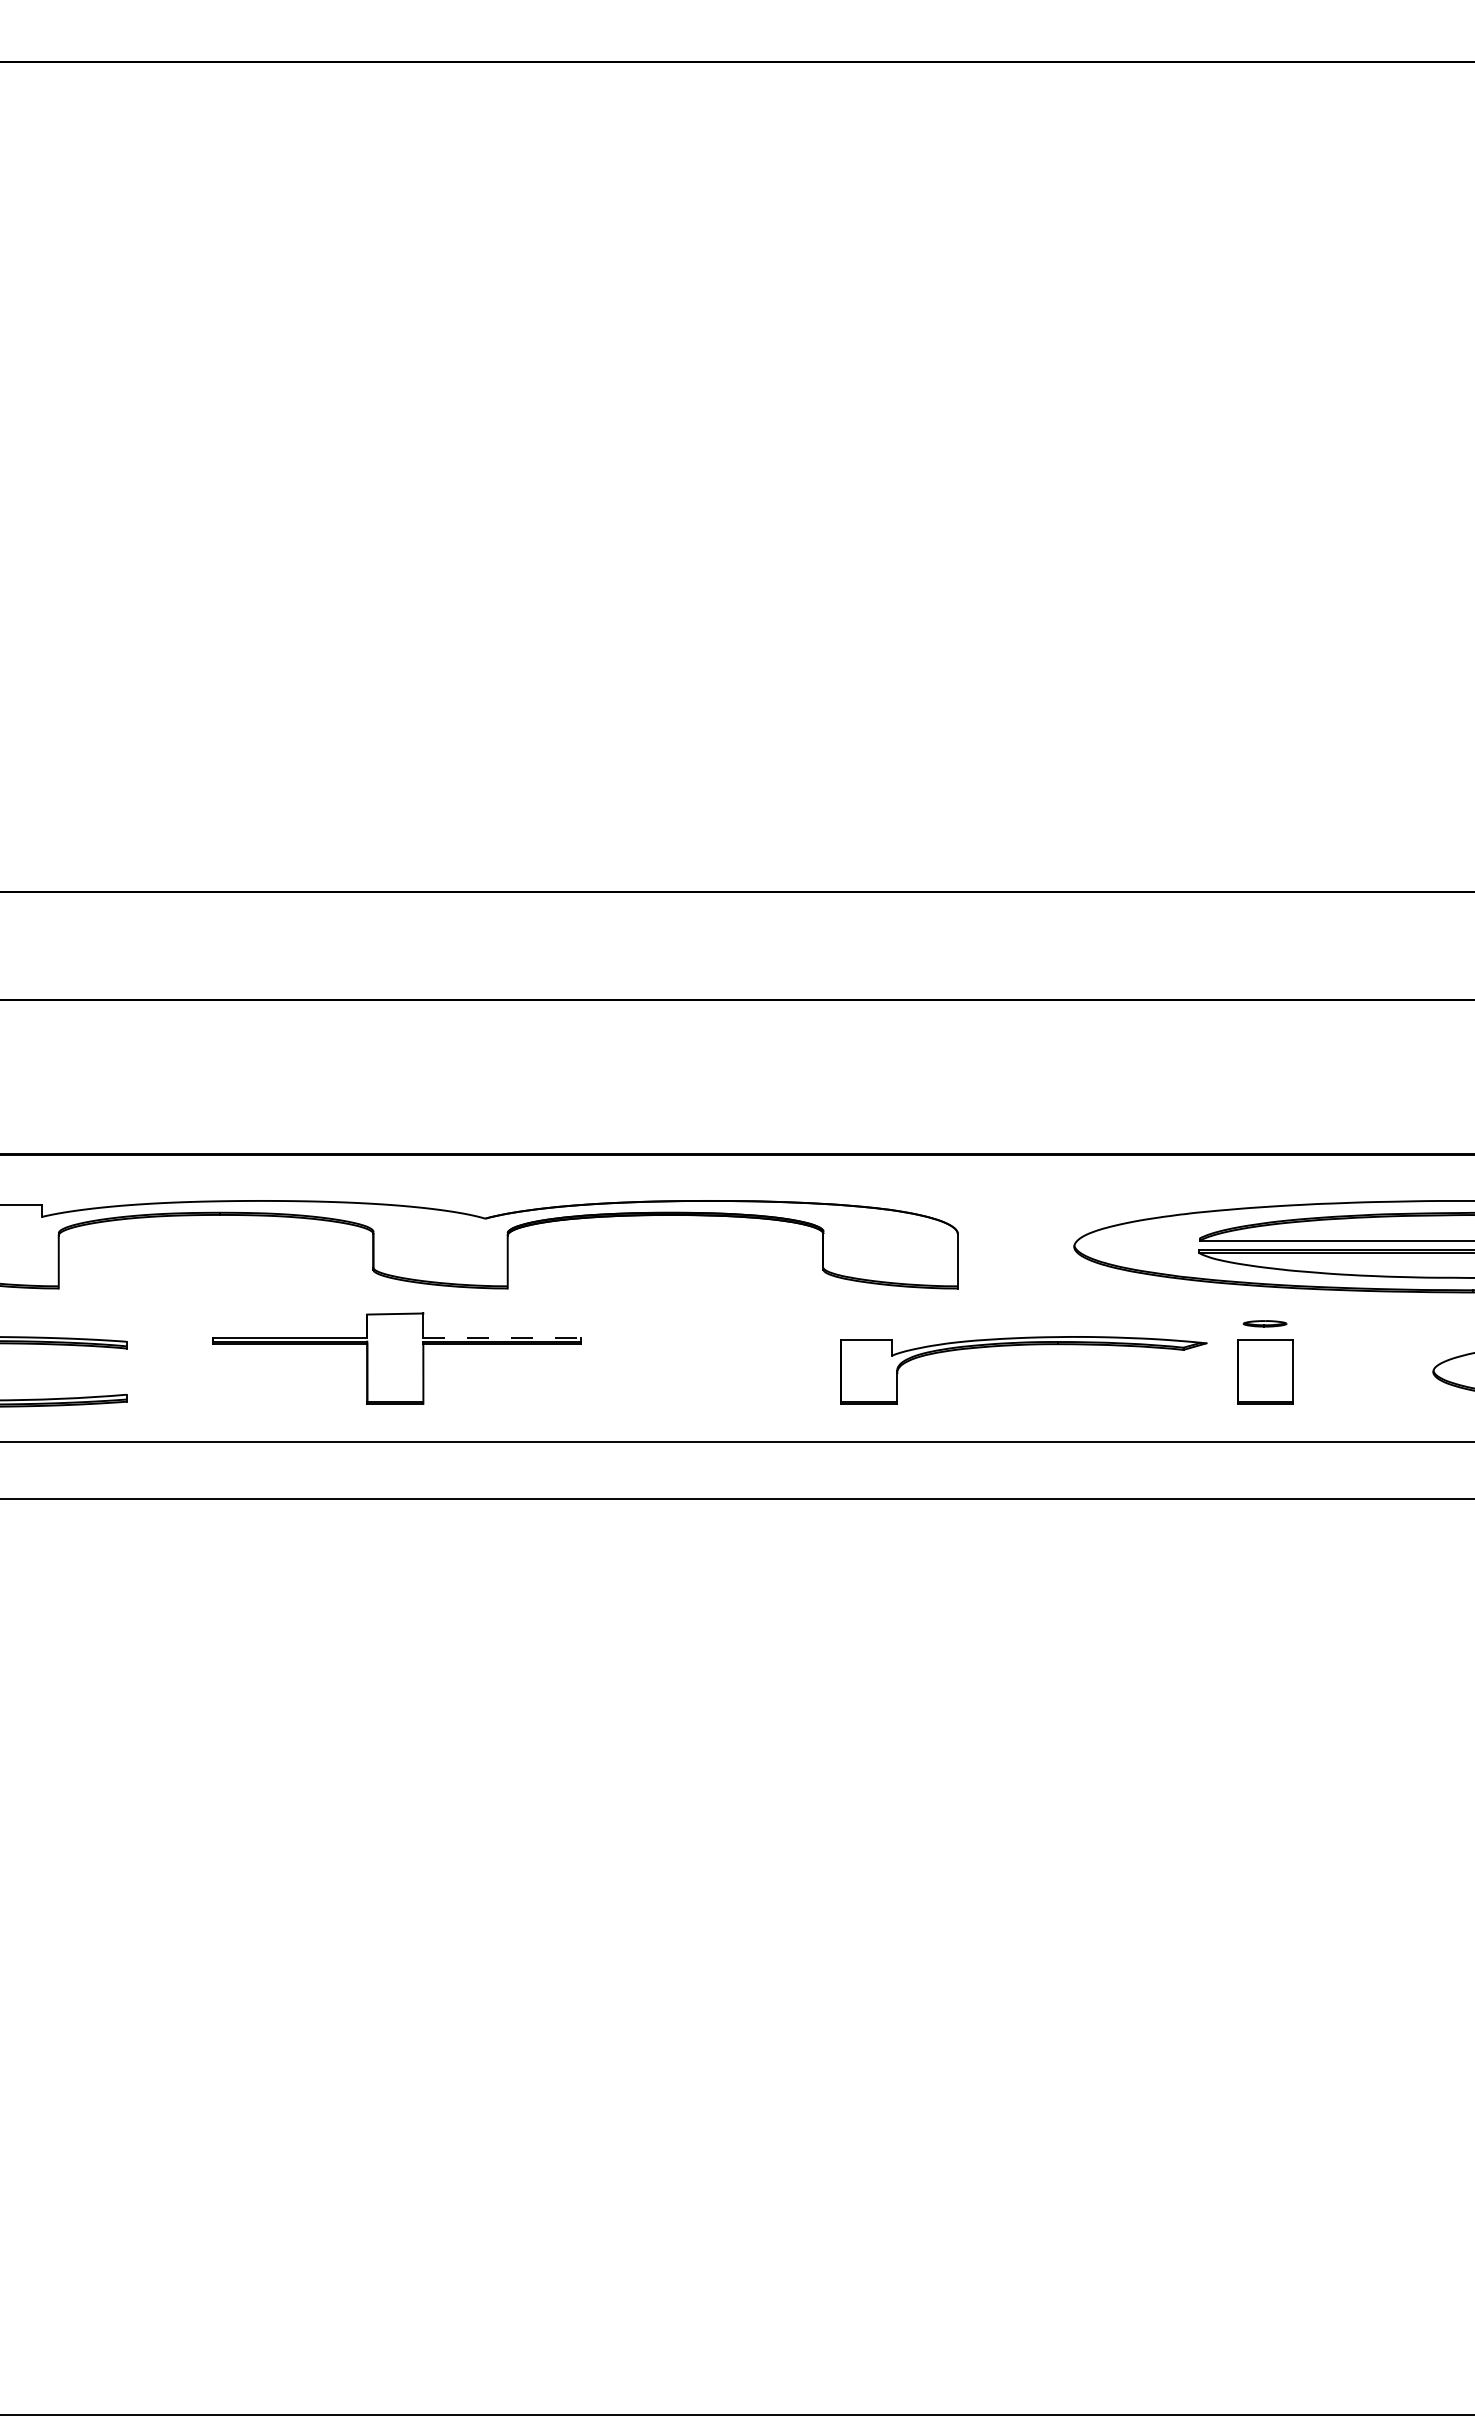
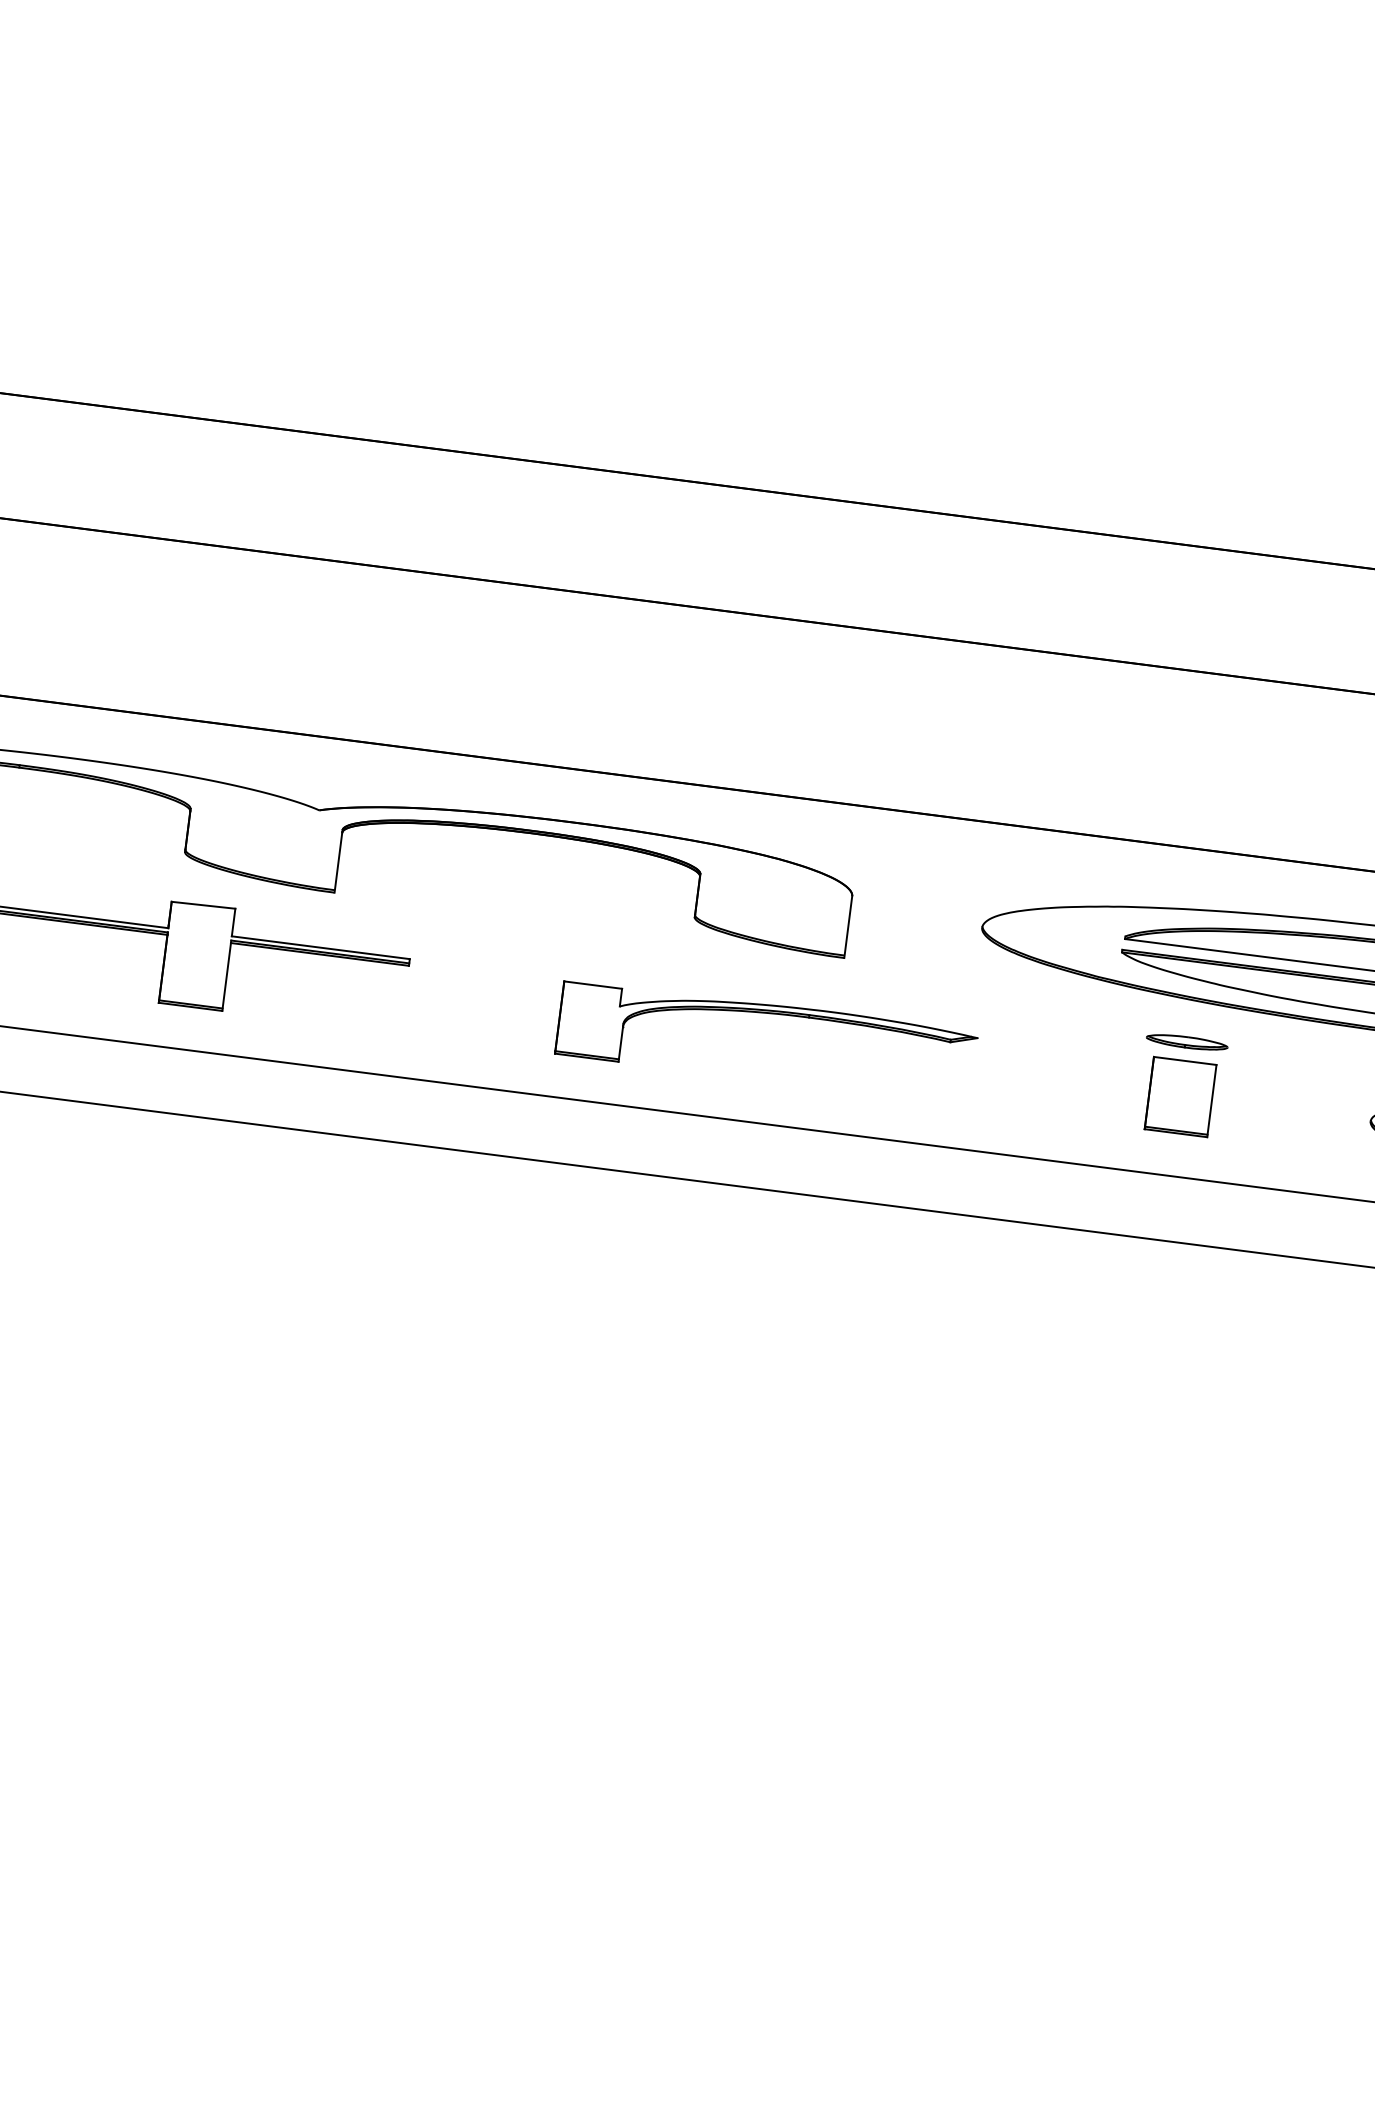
part: (1264, 1323) -> (1186, 1042), size x1.67
line: (501, 1337) -> (320, 947), dashed -> solid
part: (1023, 1345) -> (769, 1014), moved

